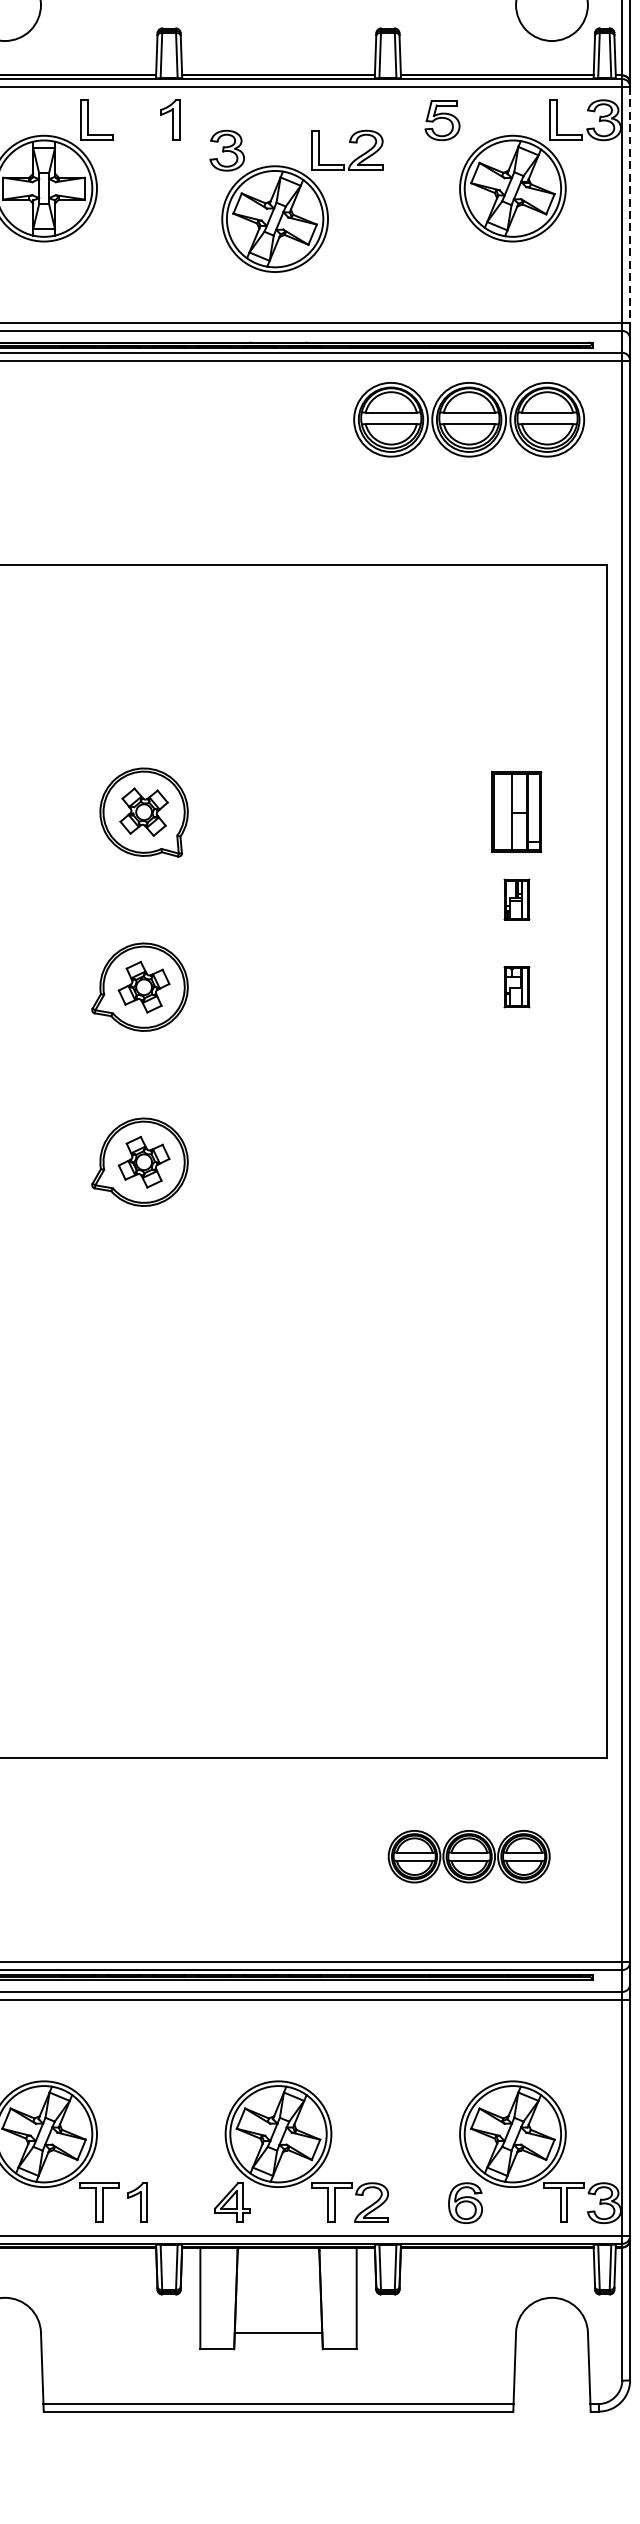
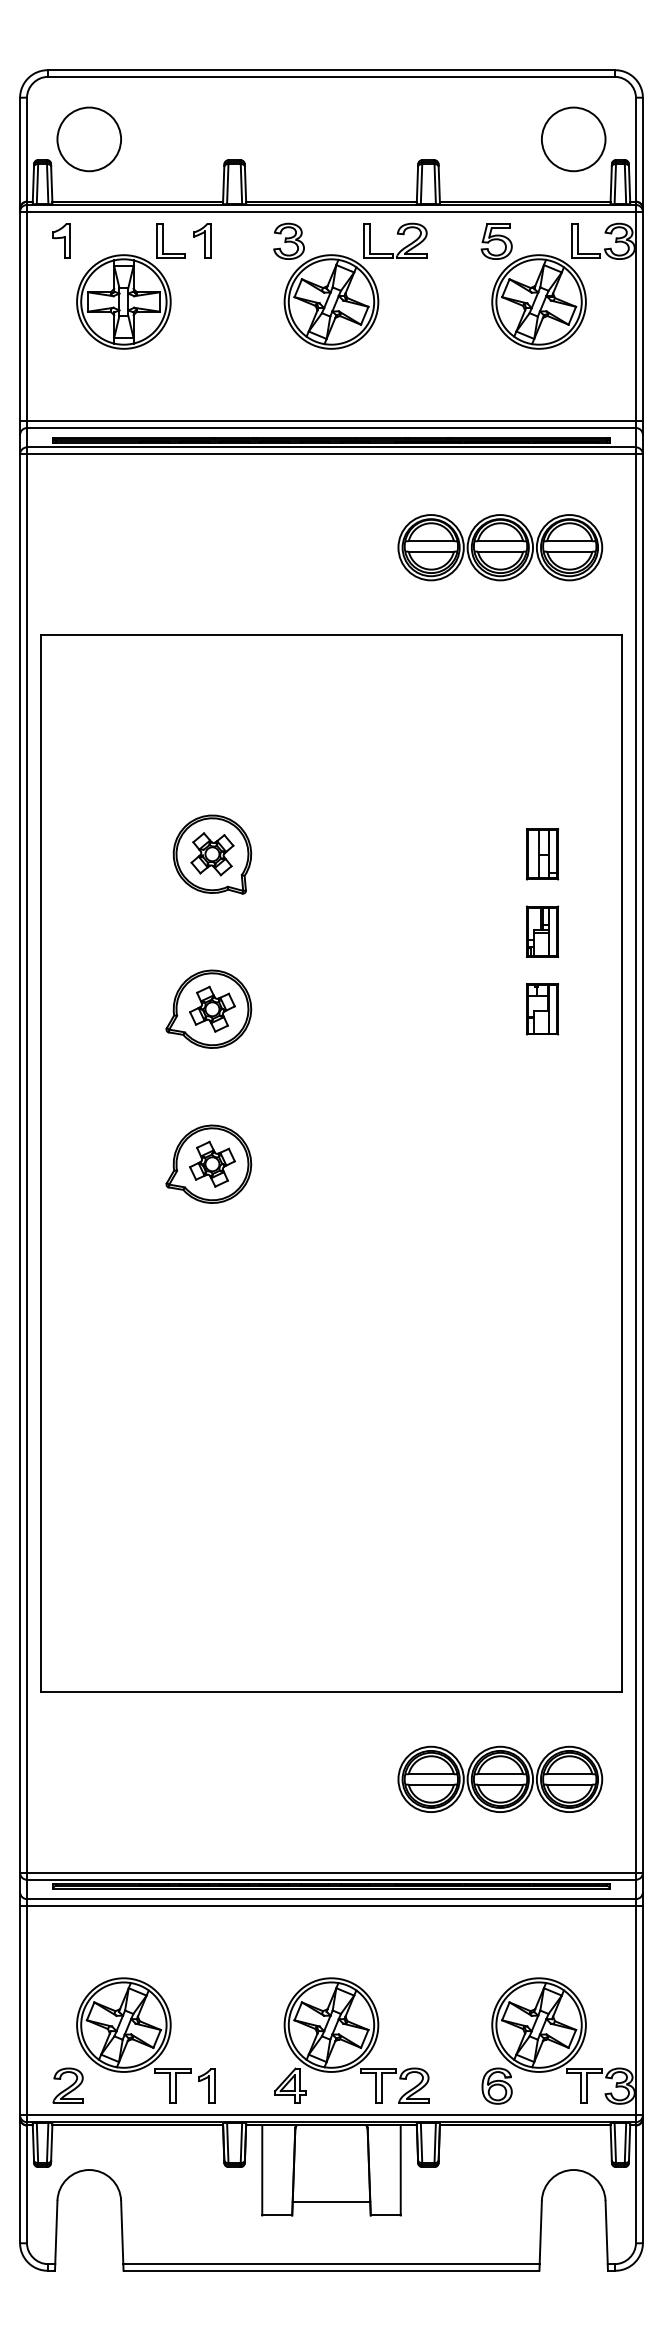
part: (170, 119) -> (202, 240), moved
part: (442, 120) -> (496, 241), moved
part: (296, 200) -> (350, 285), moved
line: (629, 205) -> (642, 316), dashed -> solid
part: (469, 419) -> (500, 547), moved
part: (516, 812) -> (542, 854), size x0.71
part: (516, 899) -> (542, 931), size x1.43
part: (516, 987) -> (542, 1009), size x1.43
part: (469, 1855) -> (500, 1778), size x1.43

